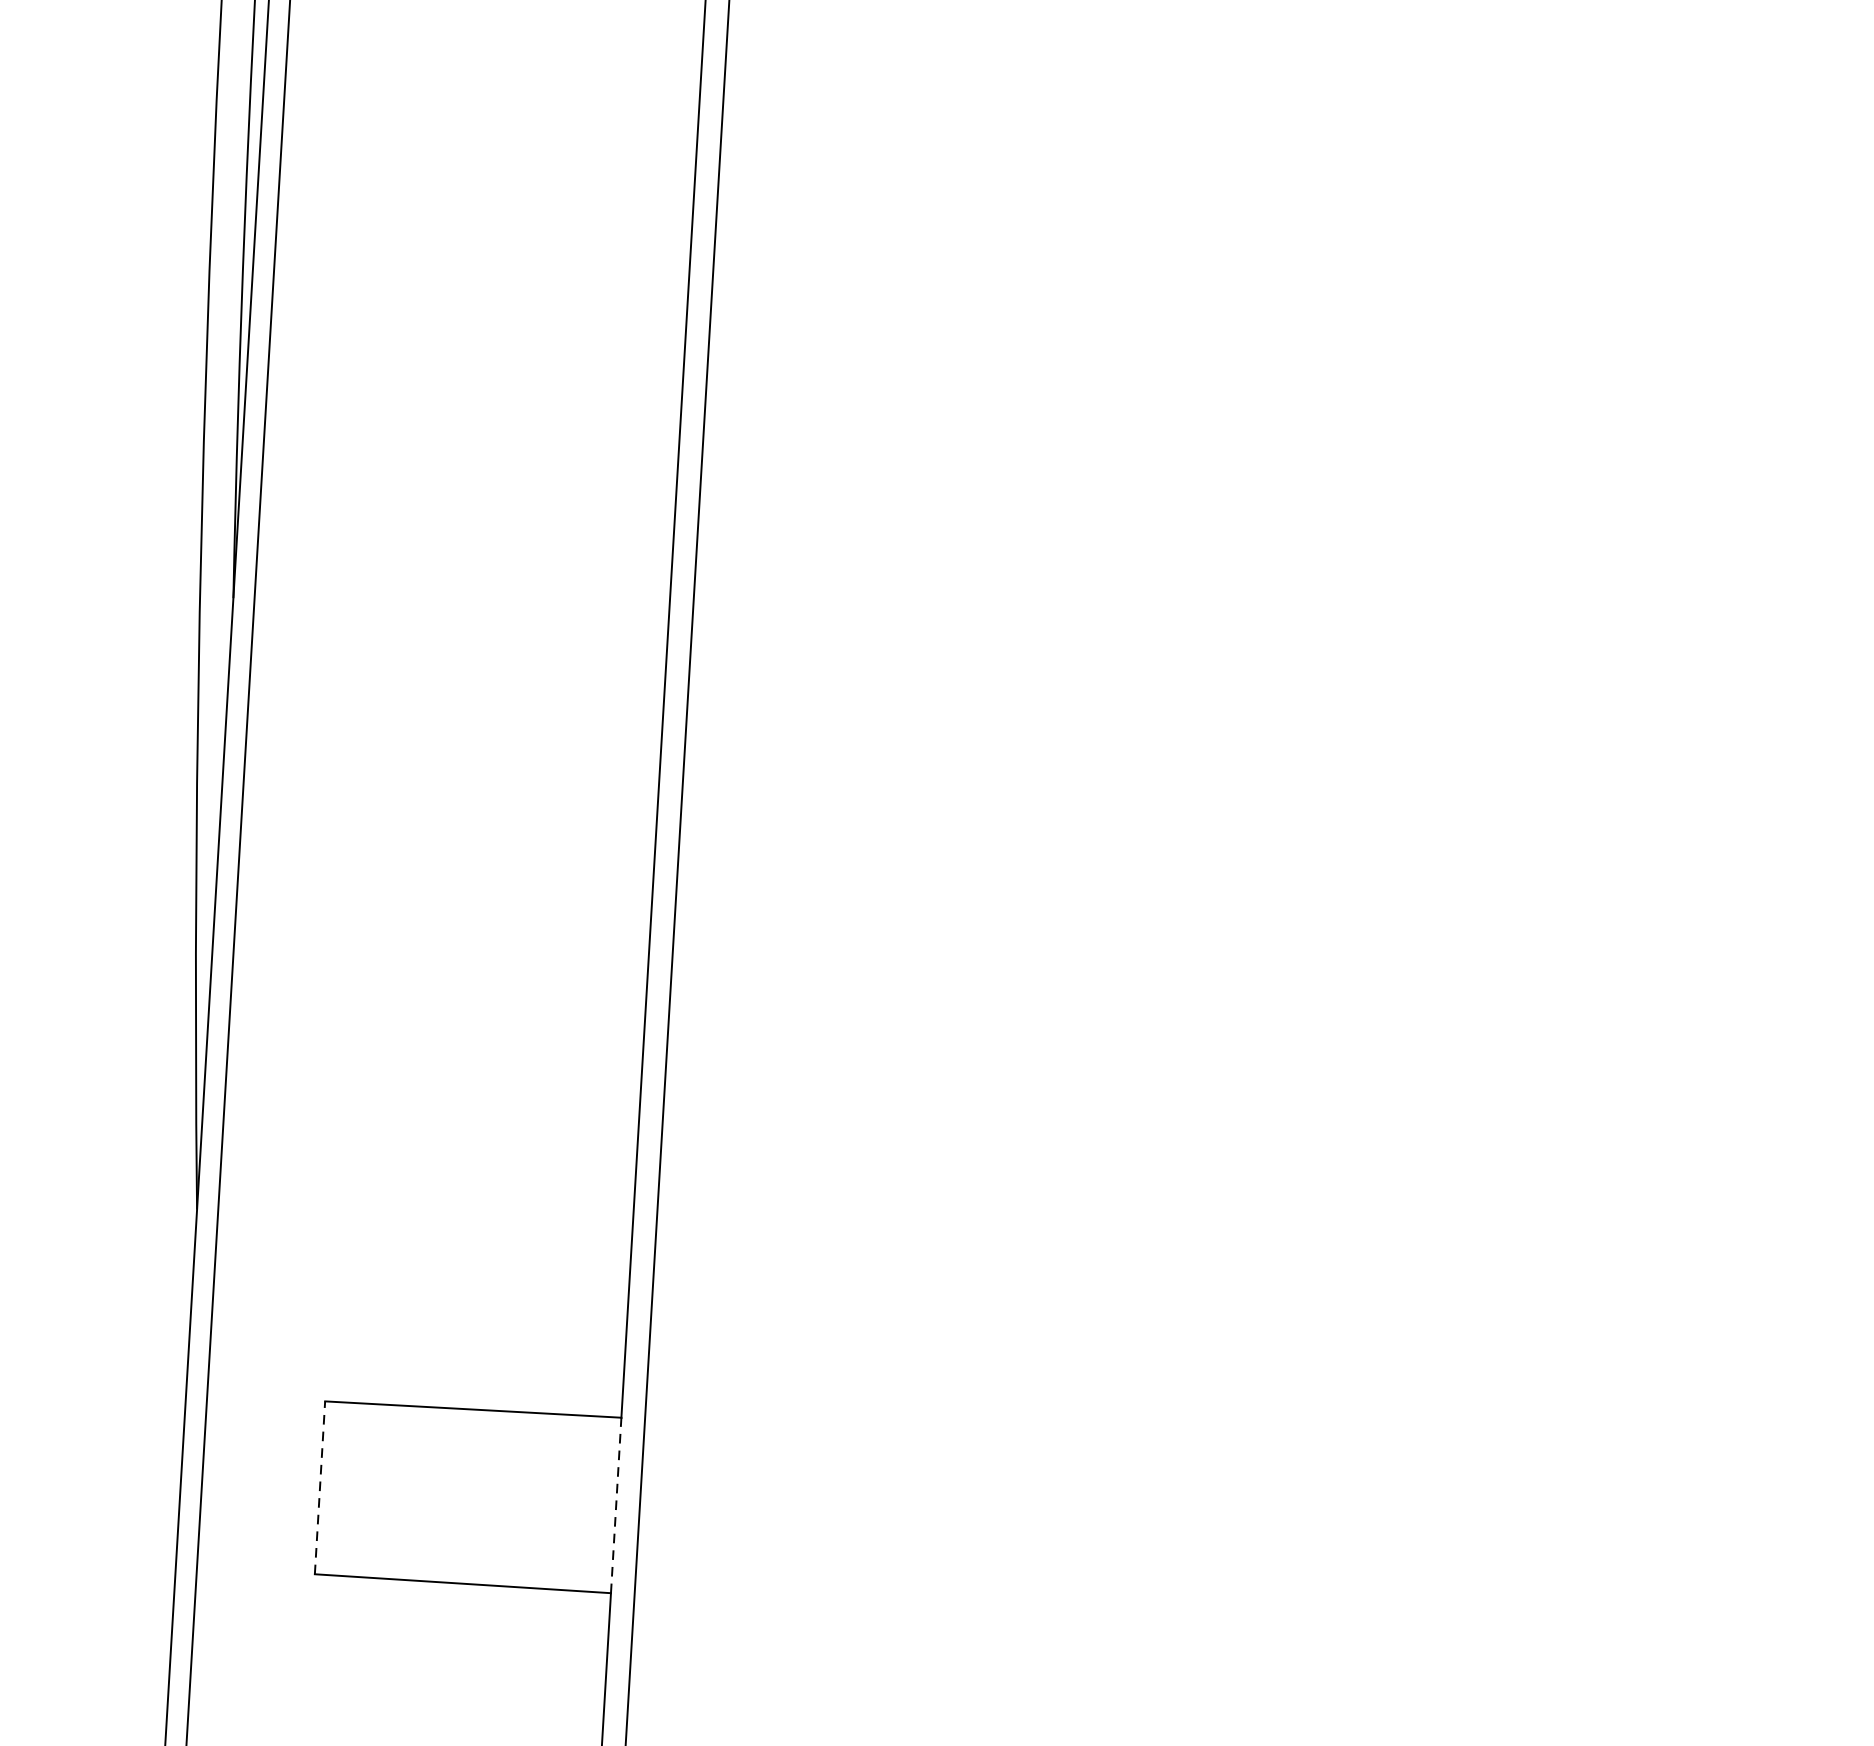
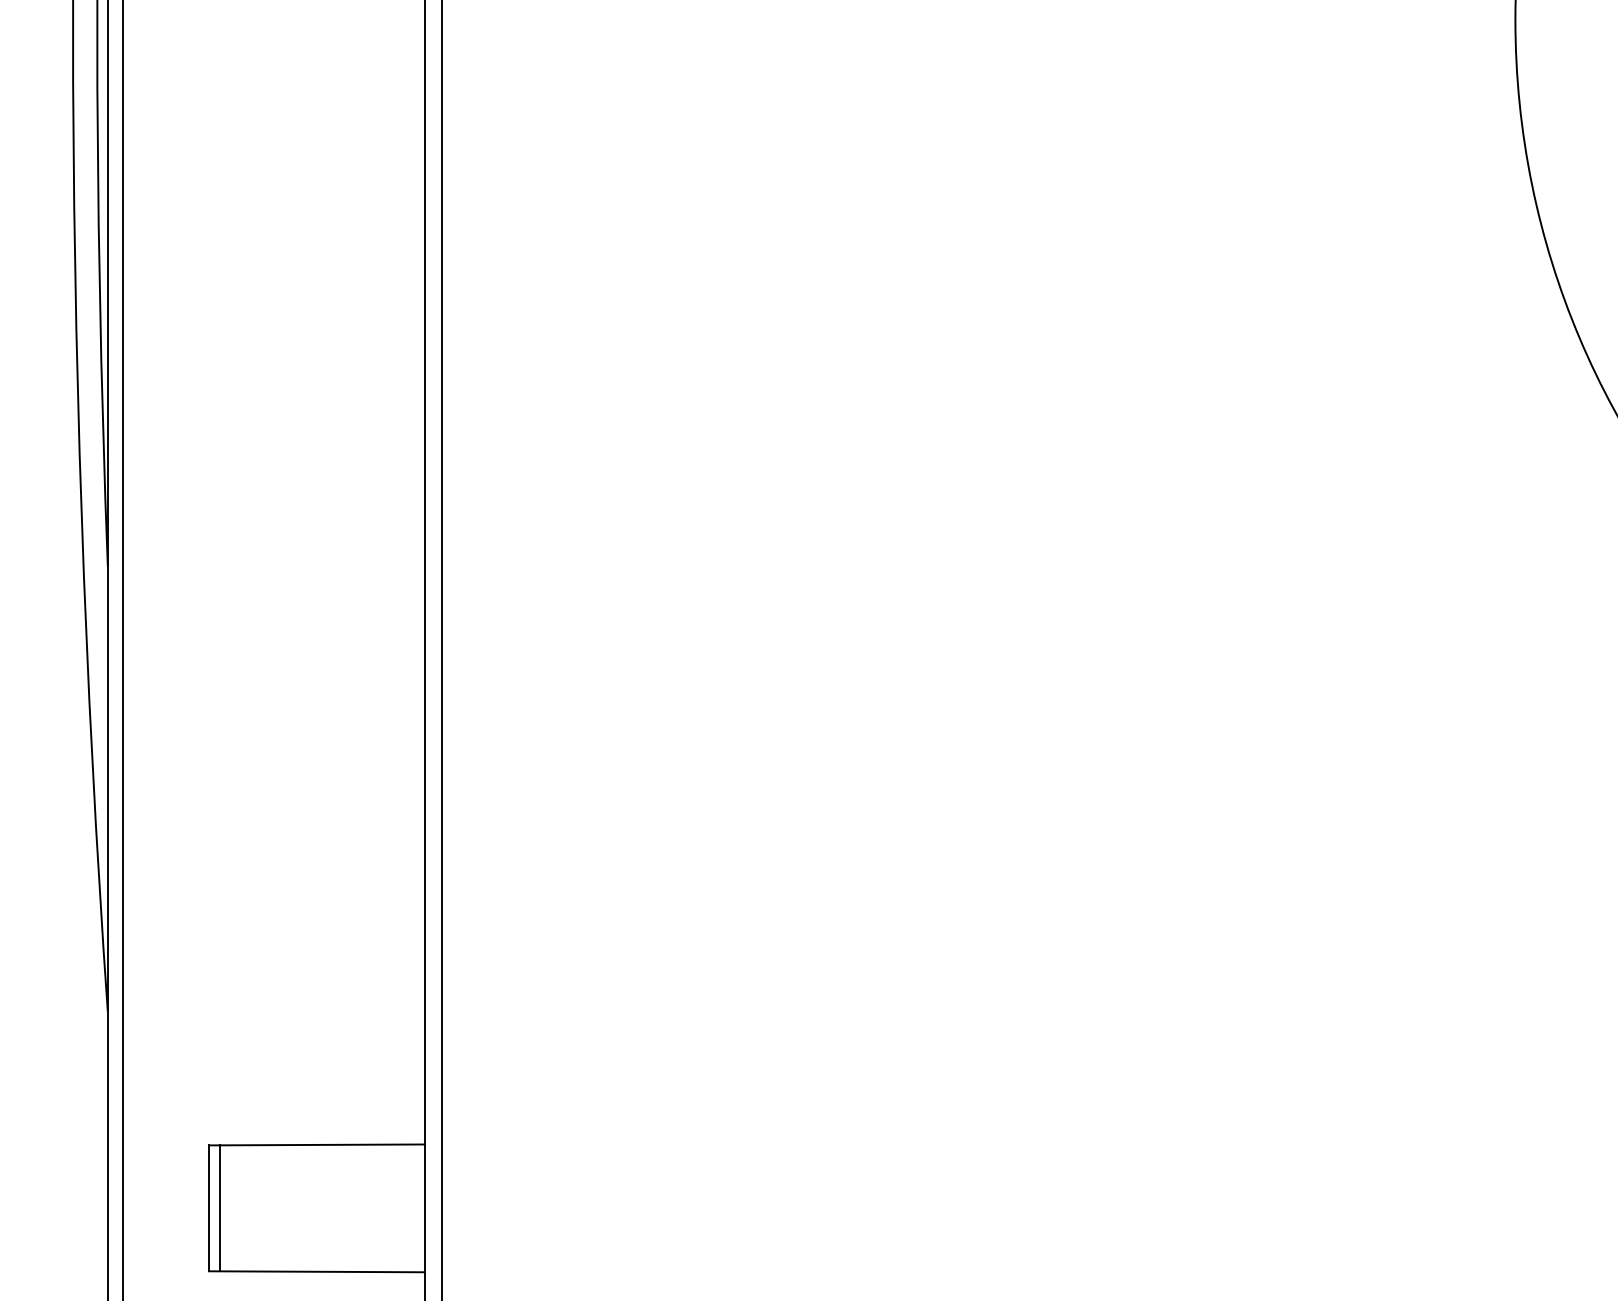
line: (320, 1488) -> (209, 1208), dashed -> solid
line: (335, 1488) -> (220, 1208), added
line: (615, 1505) -> (424, 1208), dashed -> solid

